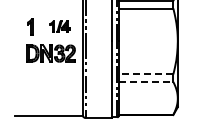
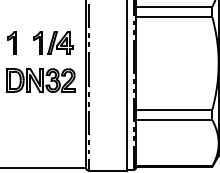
part: (59, 26) -> (52, 42), size x1.43
line: (145, 74) -> (173, 109), dashed -> solid
line: (146, 81) -> (174, 119), dashed -> solid

